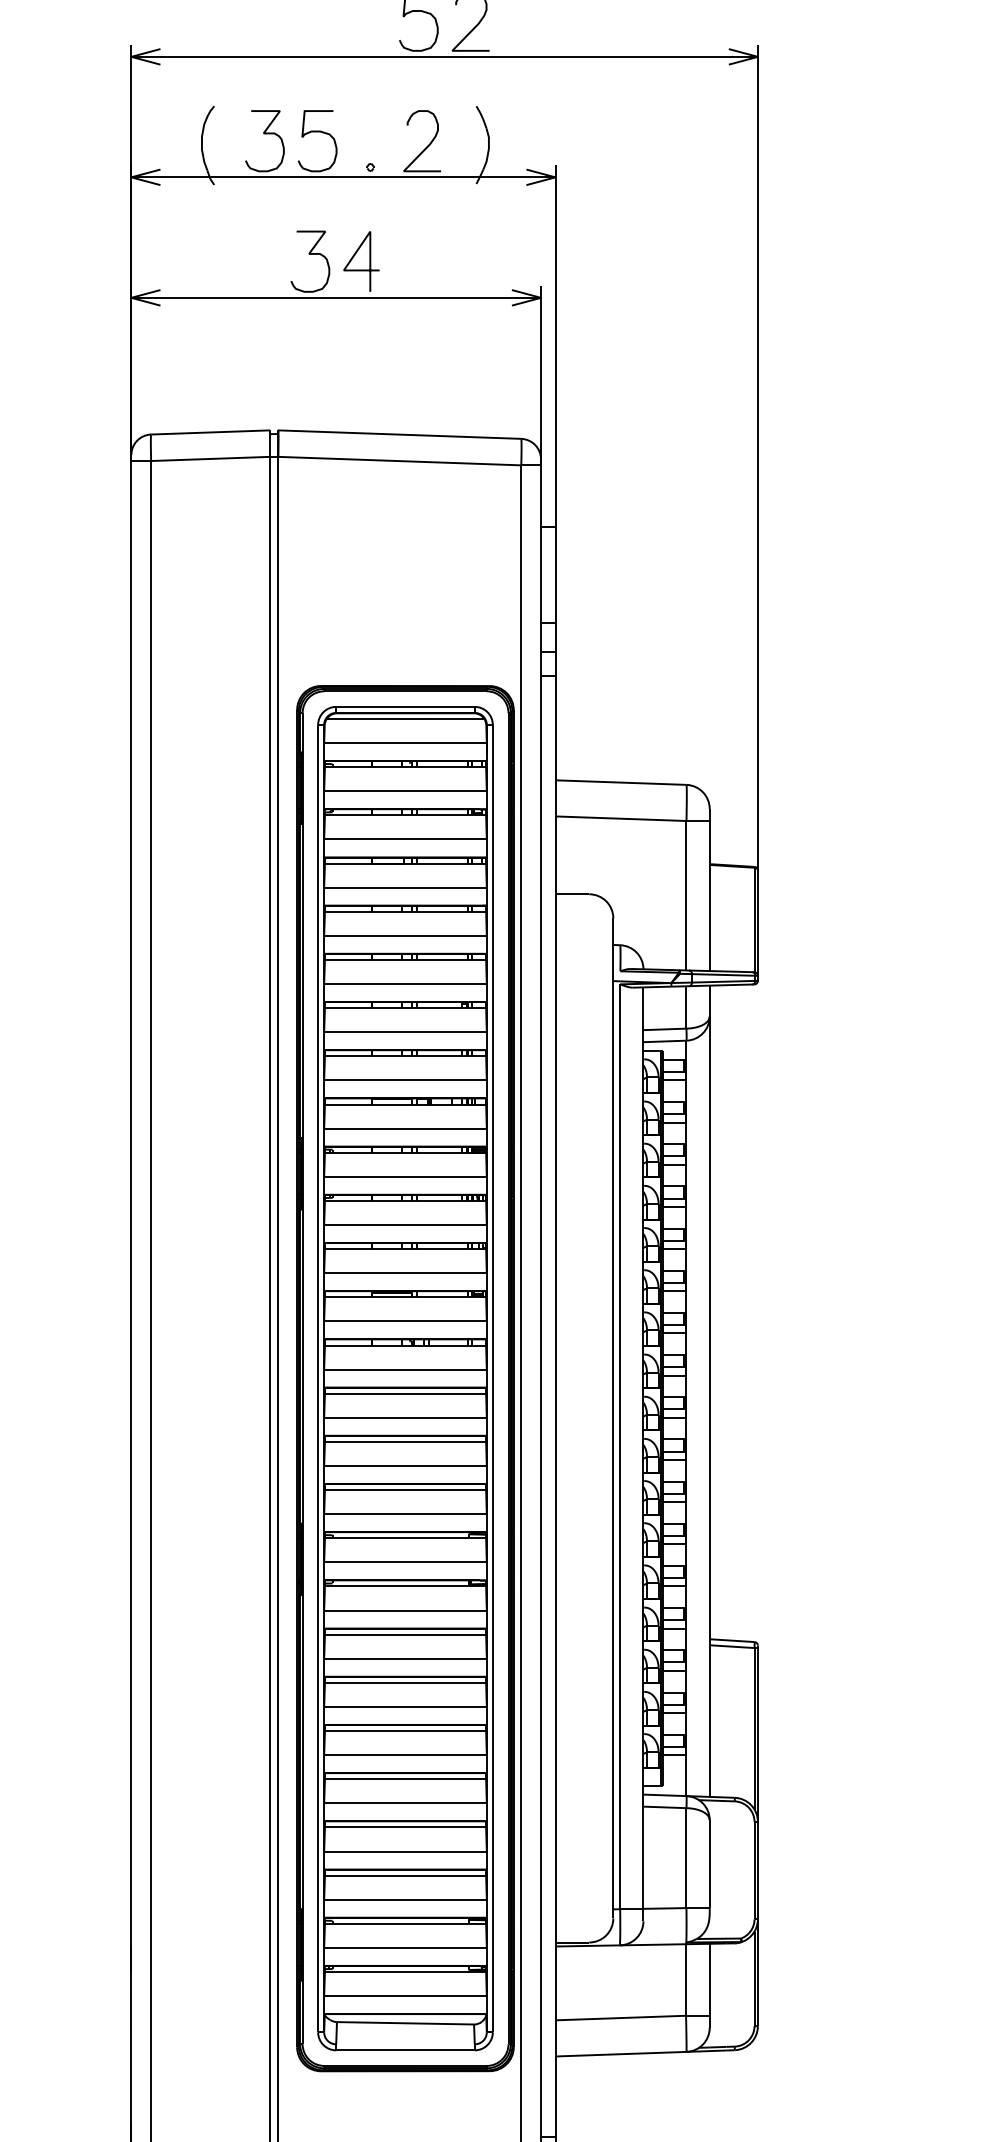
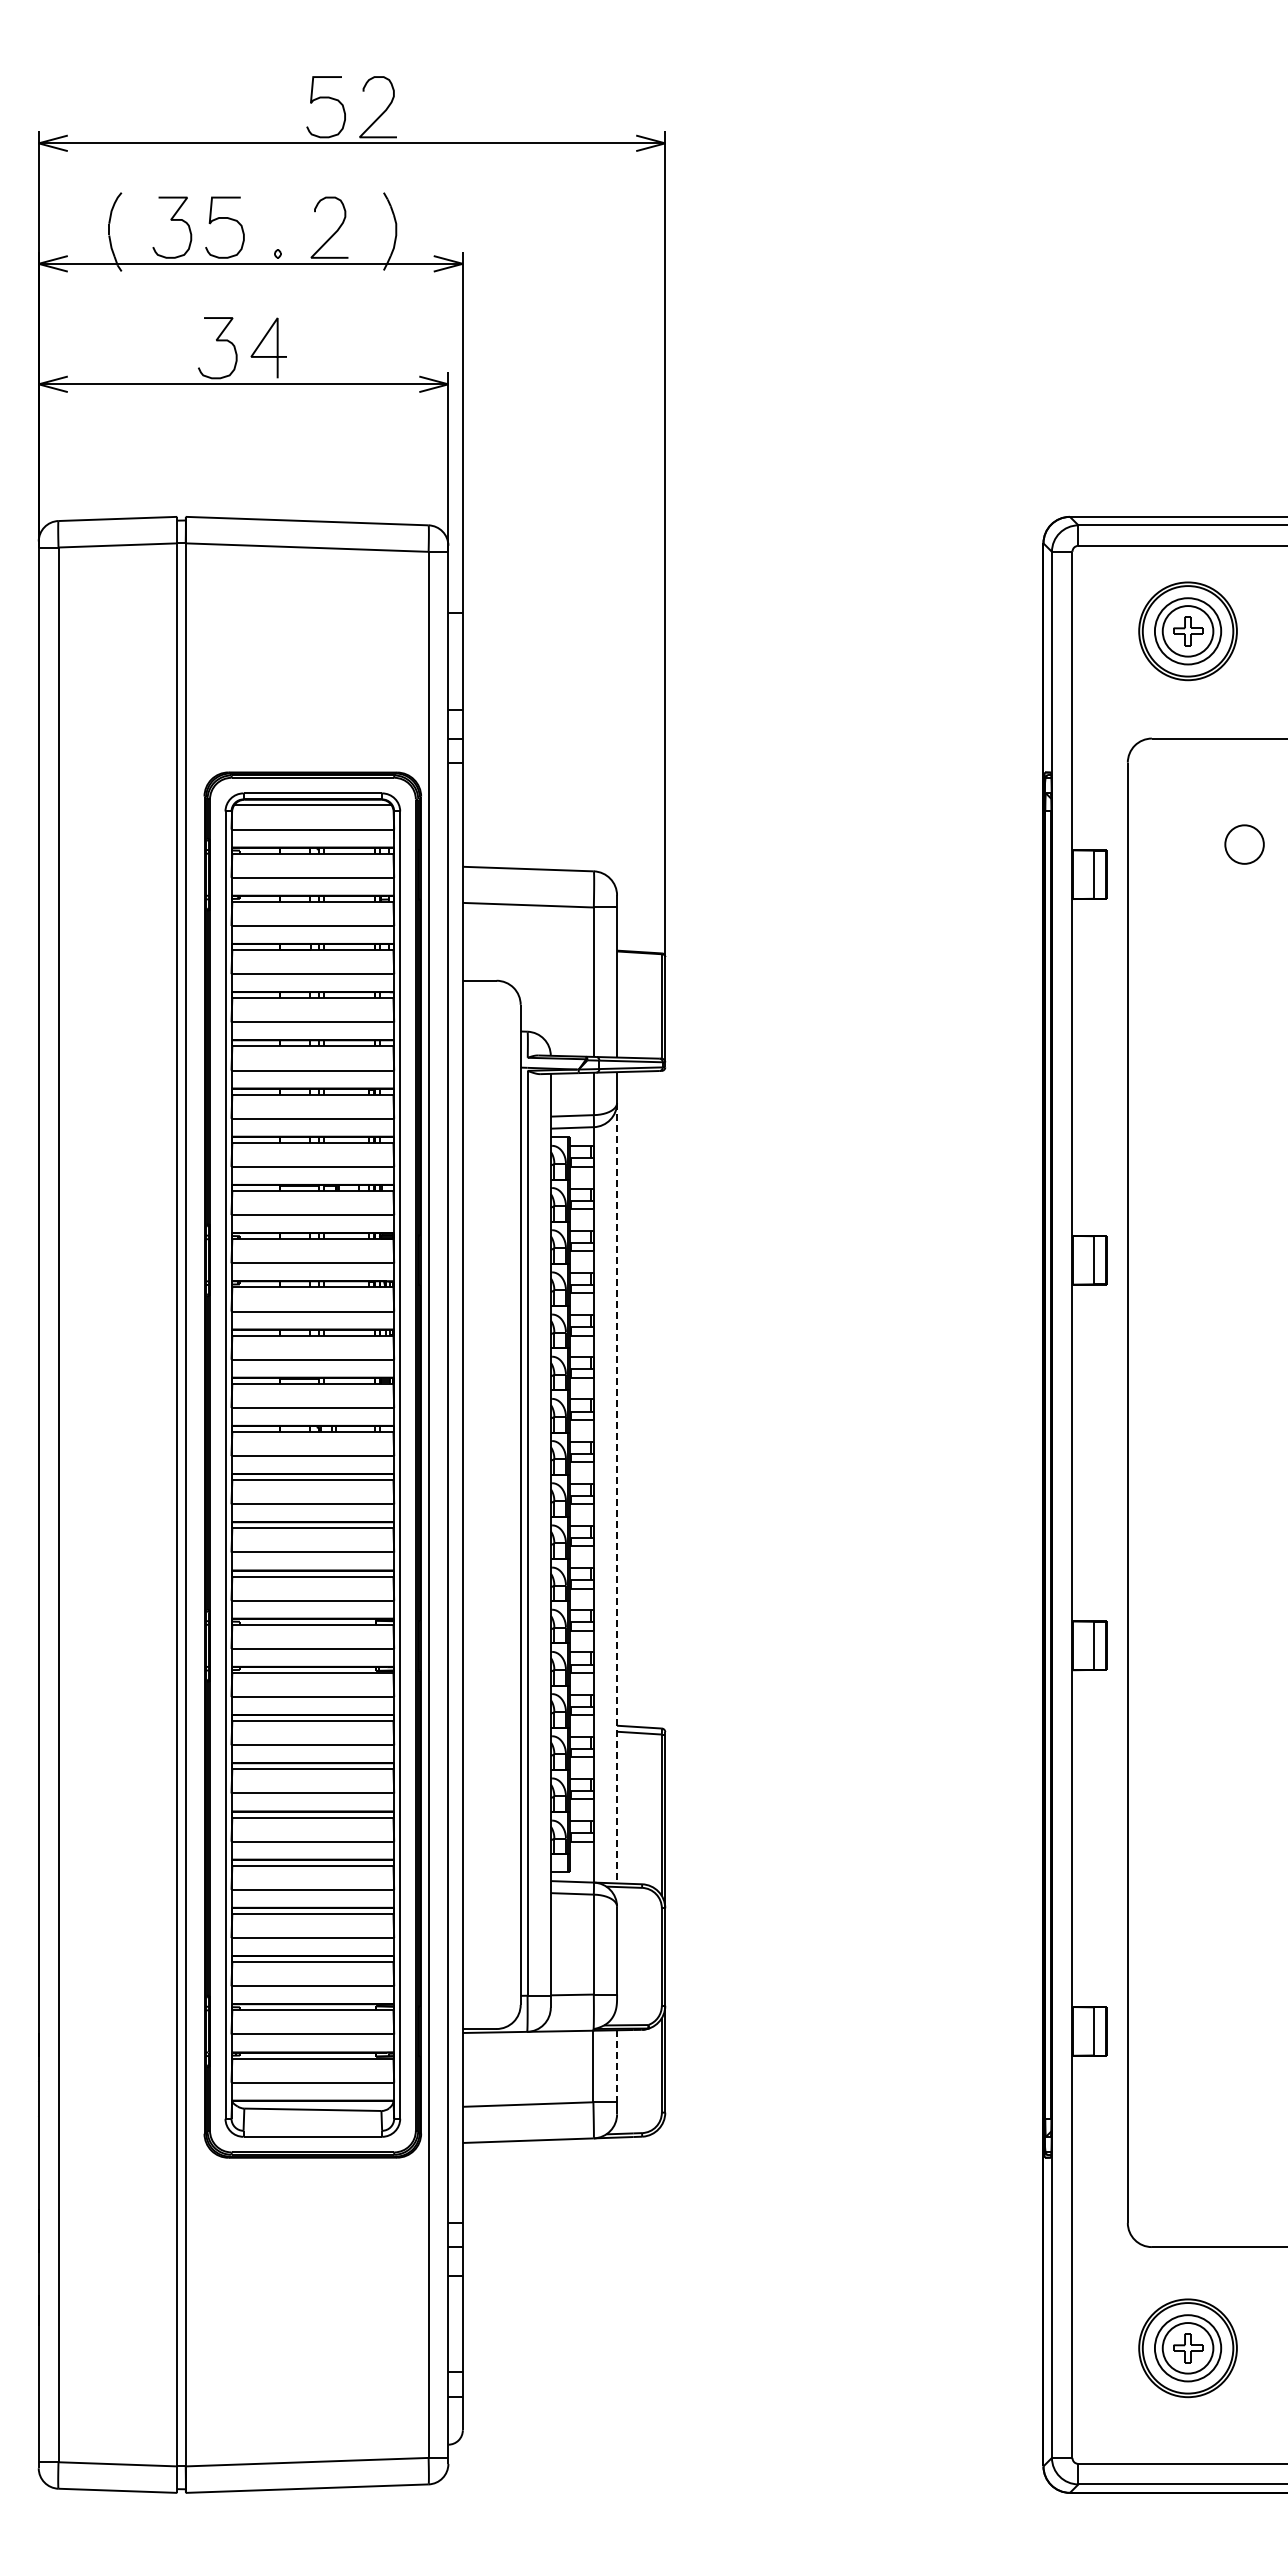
line: (710, 1407) -> (617, 1493), solid -> dashed
line: (710, 1980) -> (617, 2066), solid -> dashed

